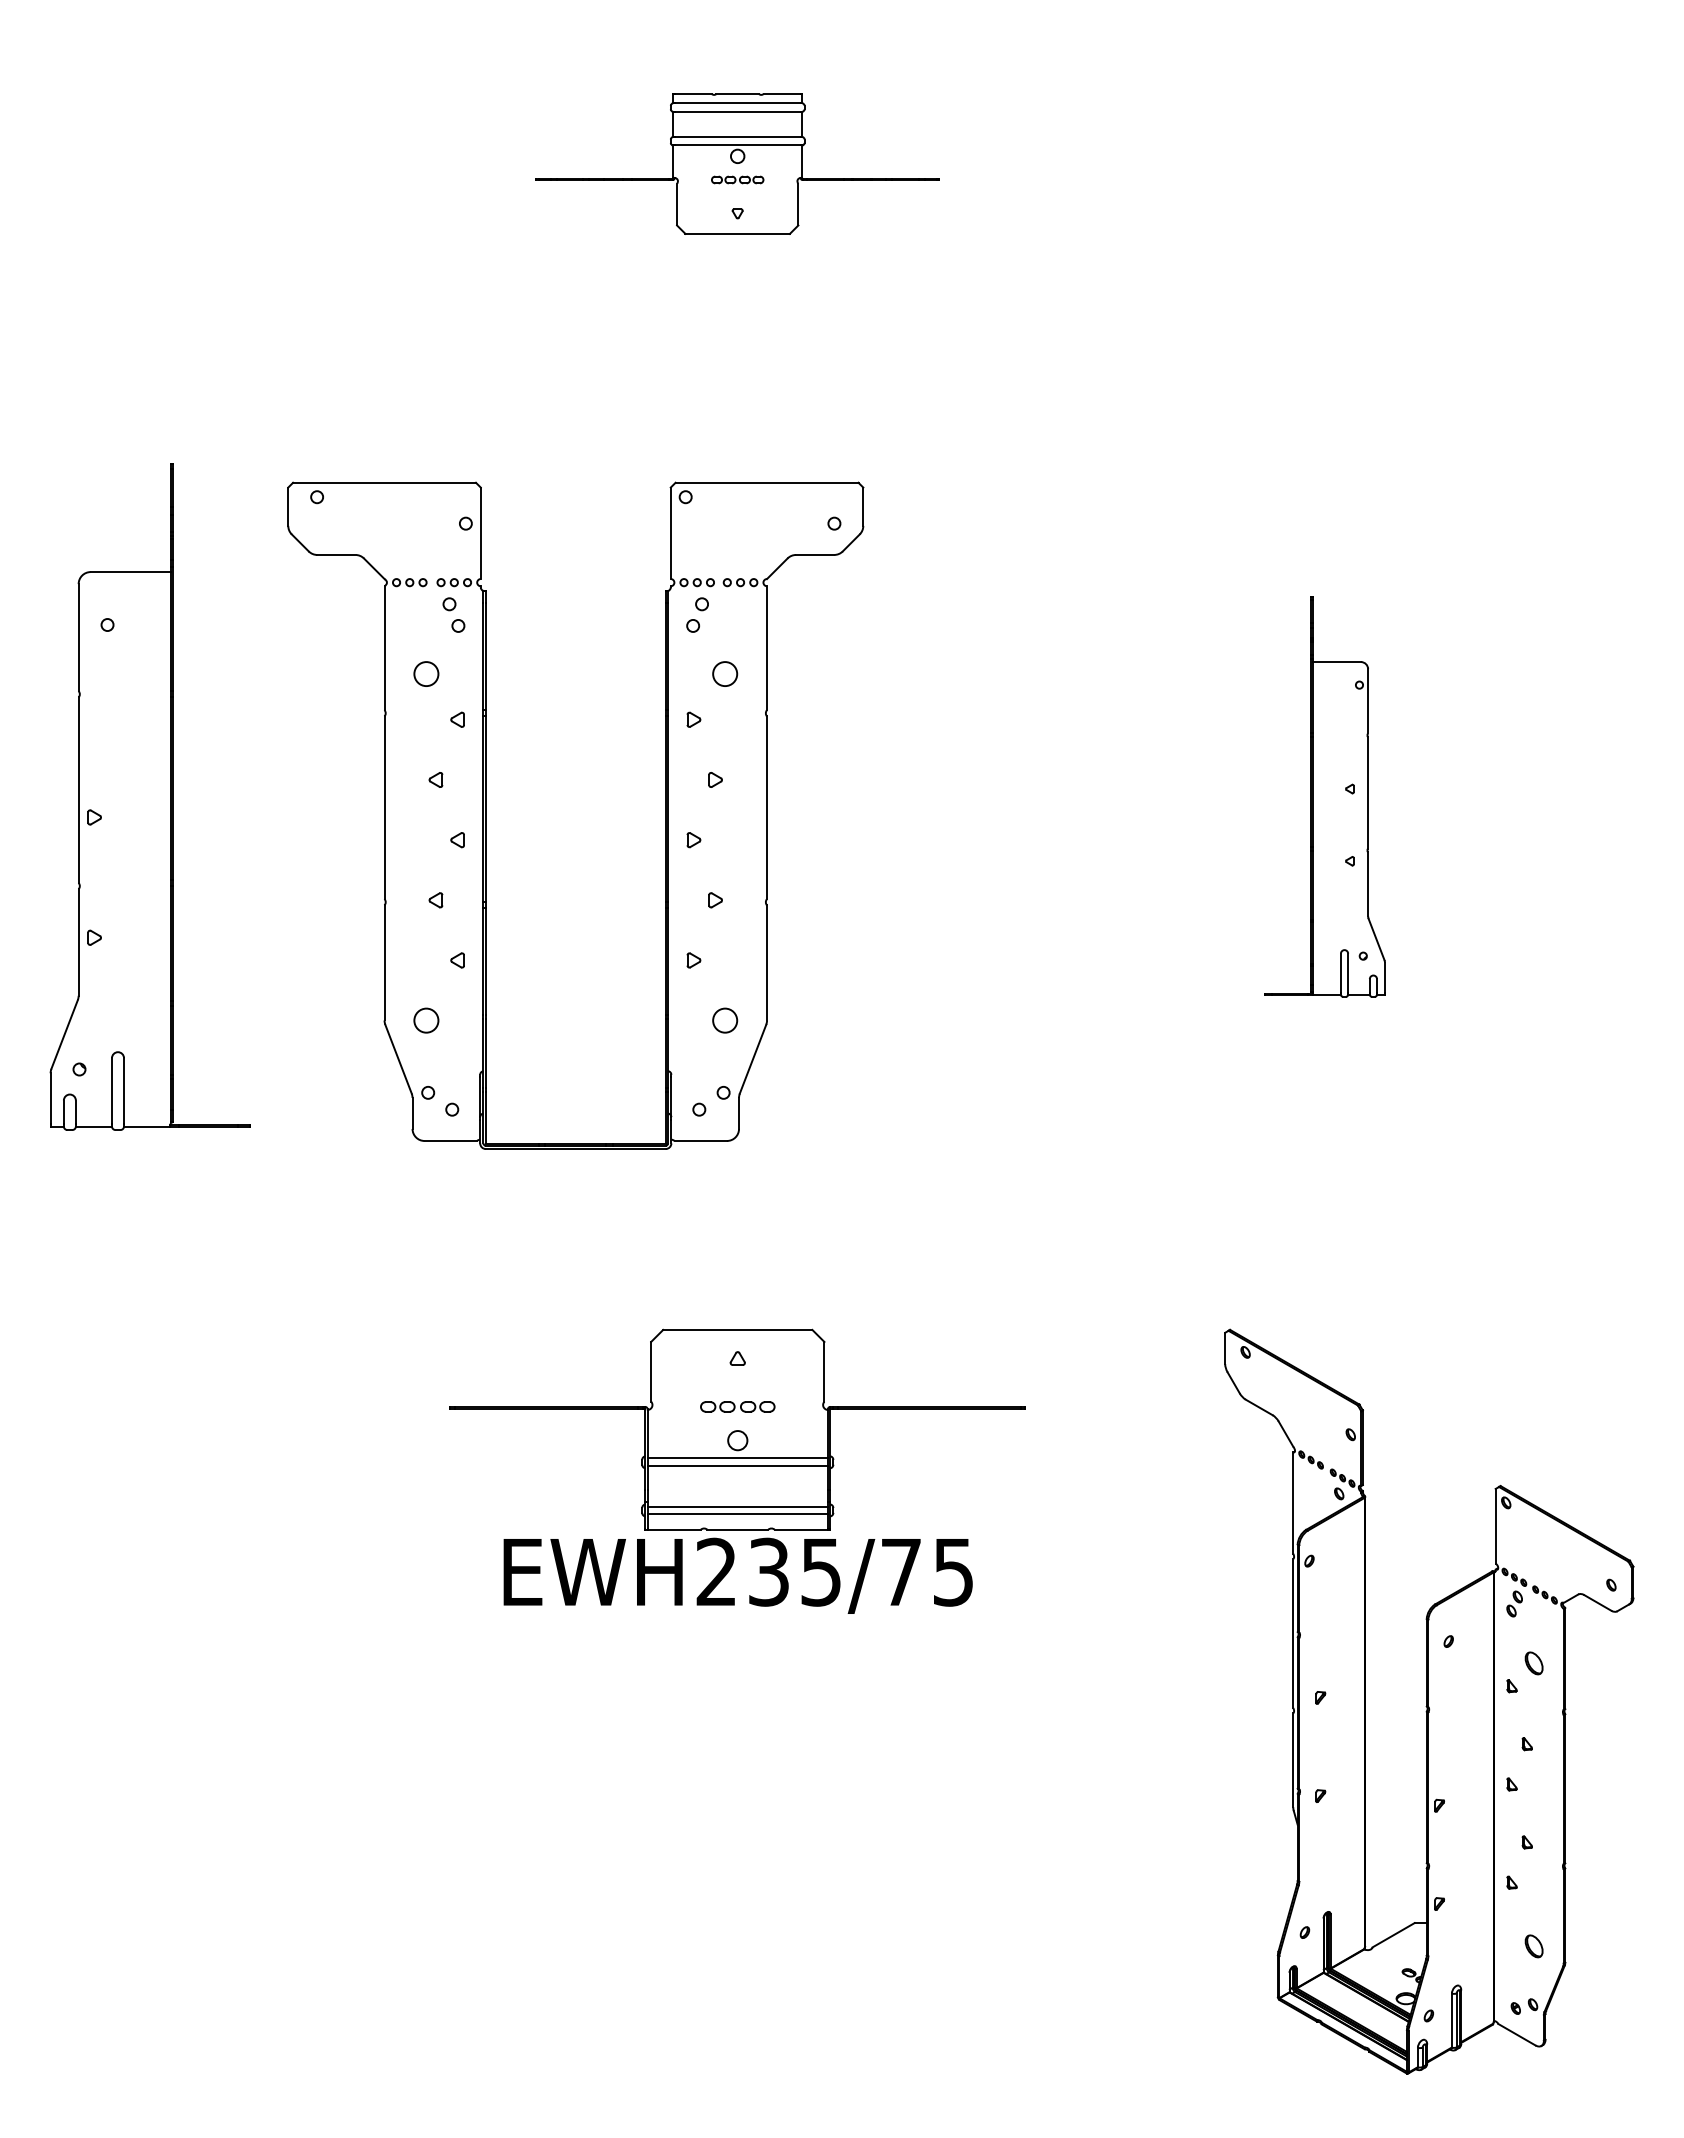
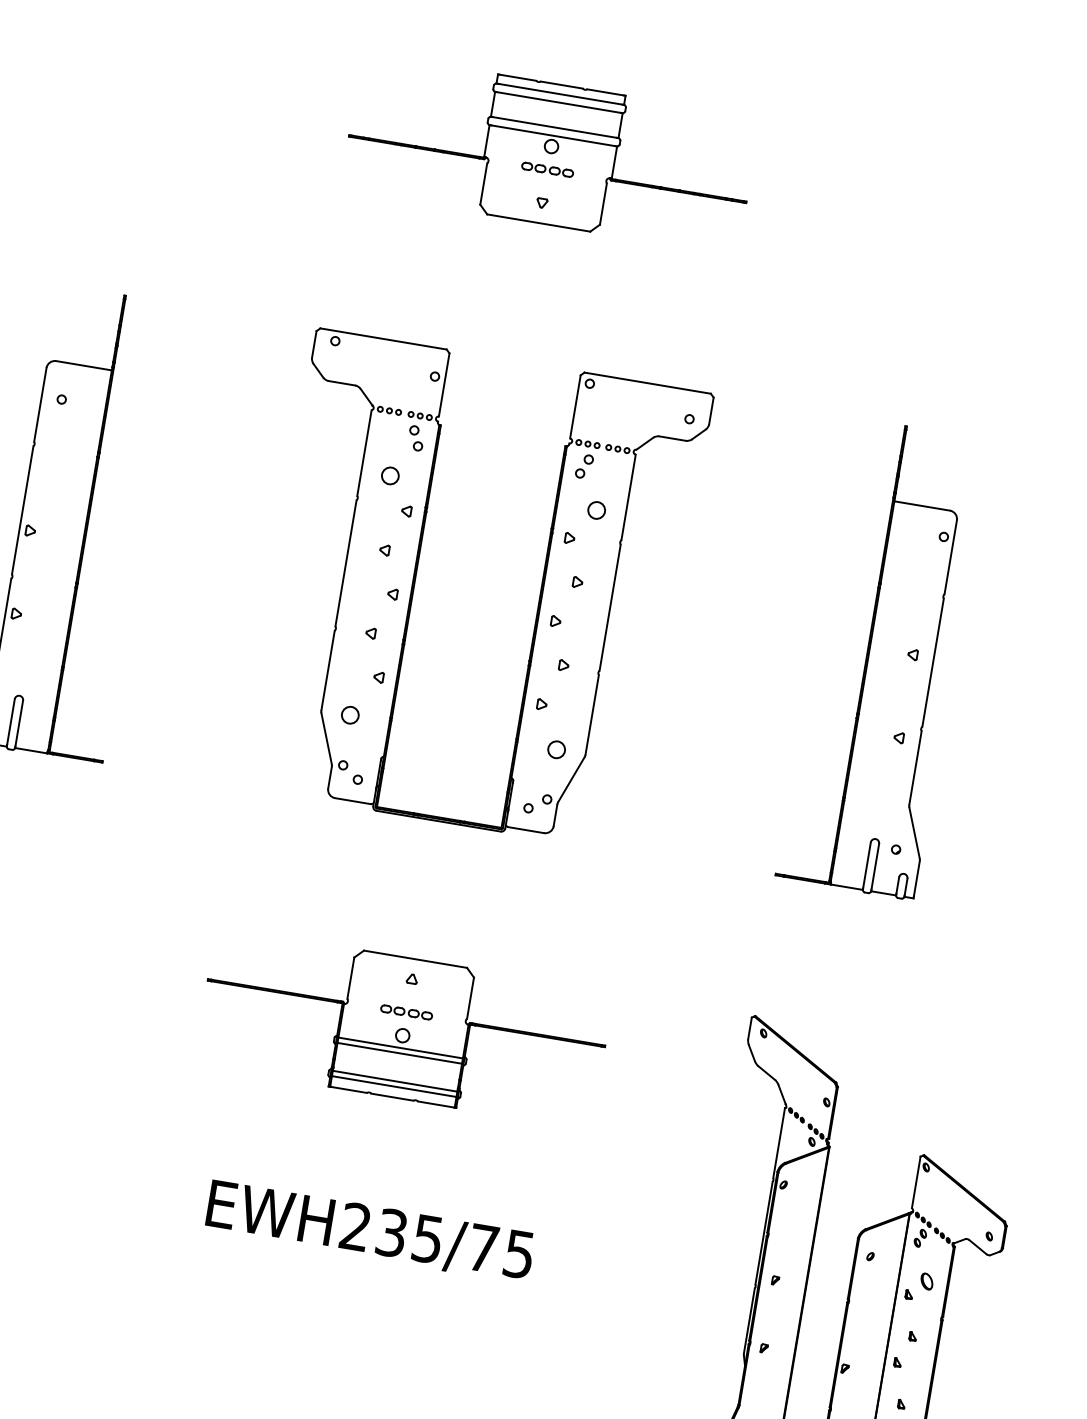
part: (737, 163) -> (550, 153), size x1.43
part: (1324, 796) -> (882, 658), size x1.67
part: (486, 815) -> (415, 580), moved
text: (737, 1575) -> (369, 1231), moved

